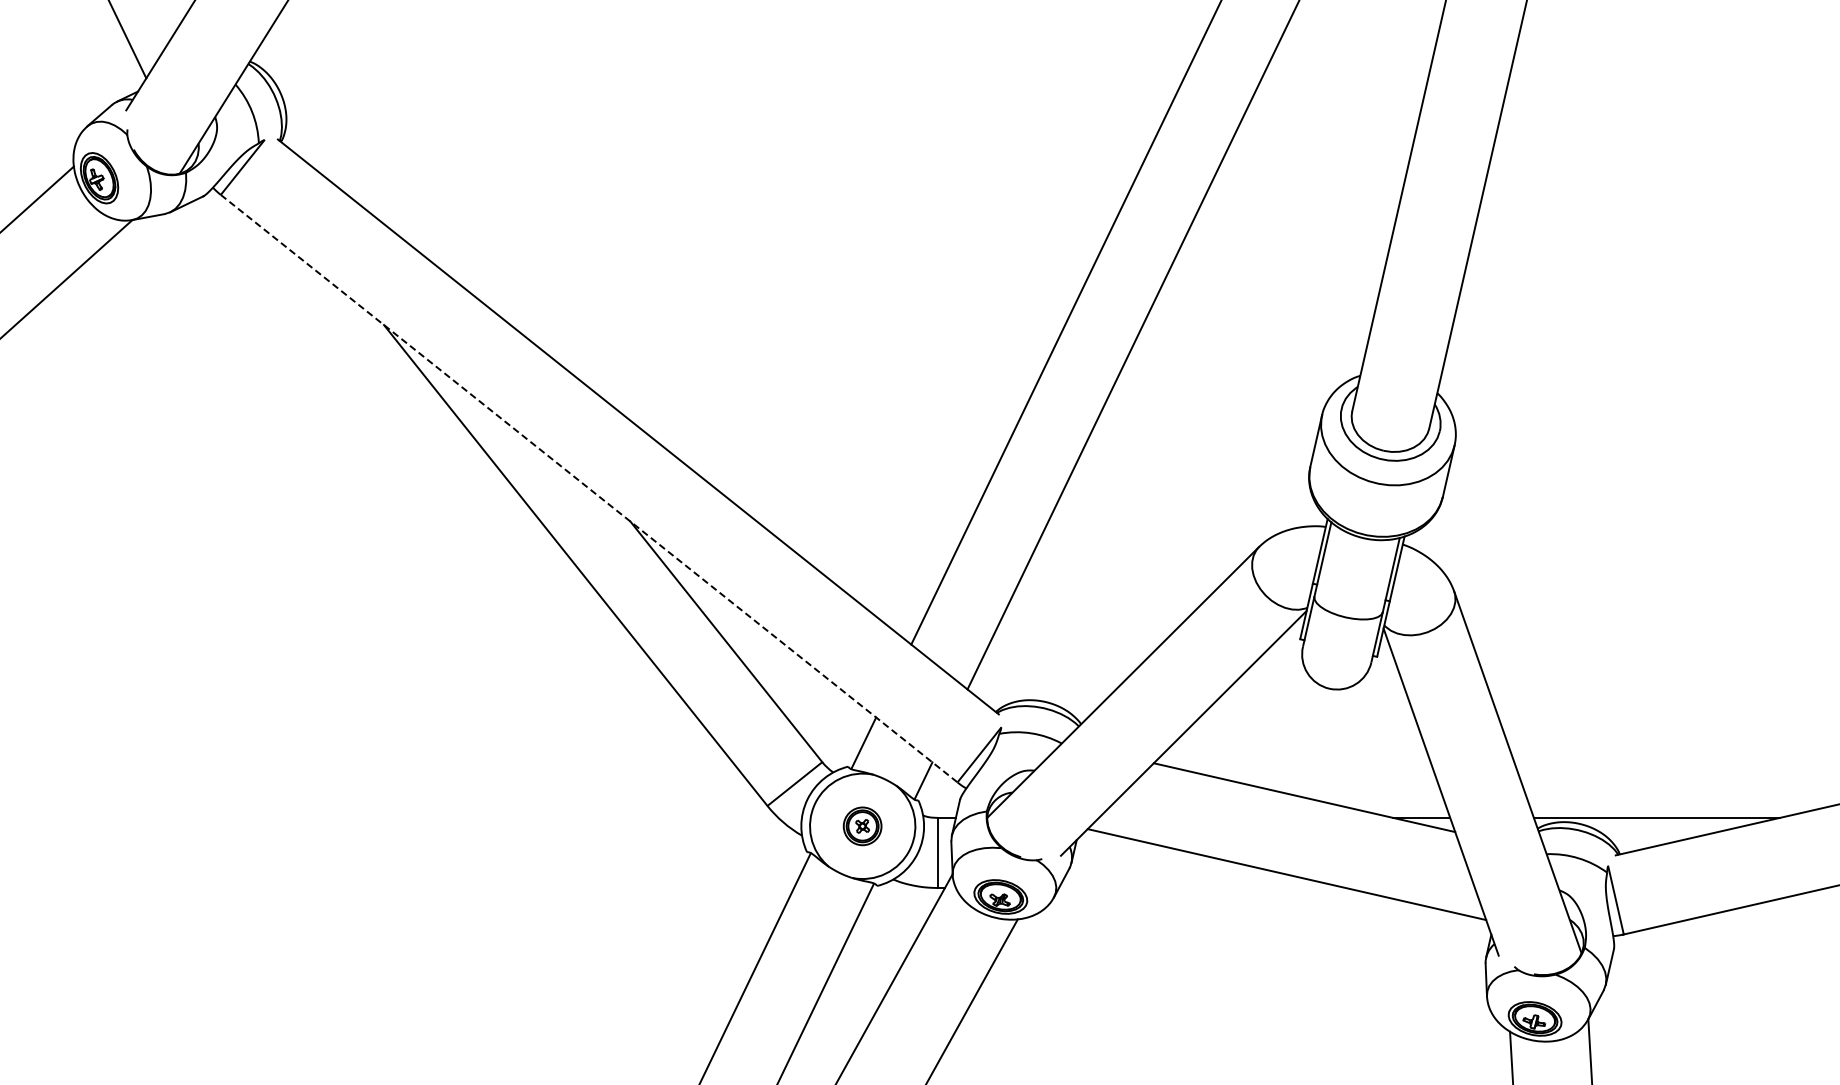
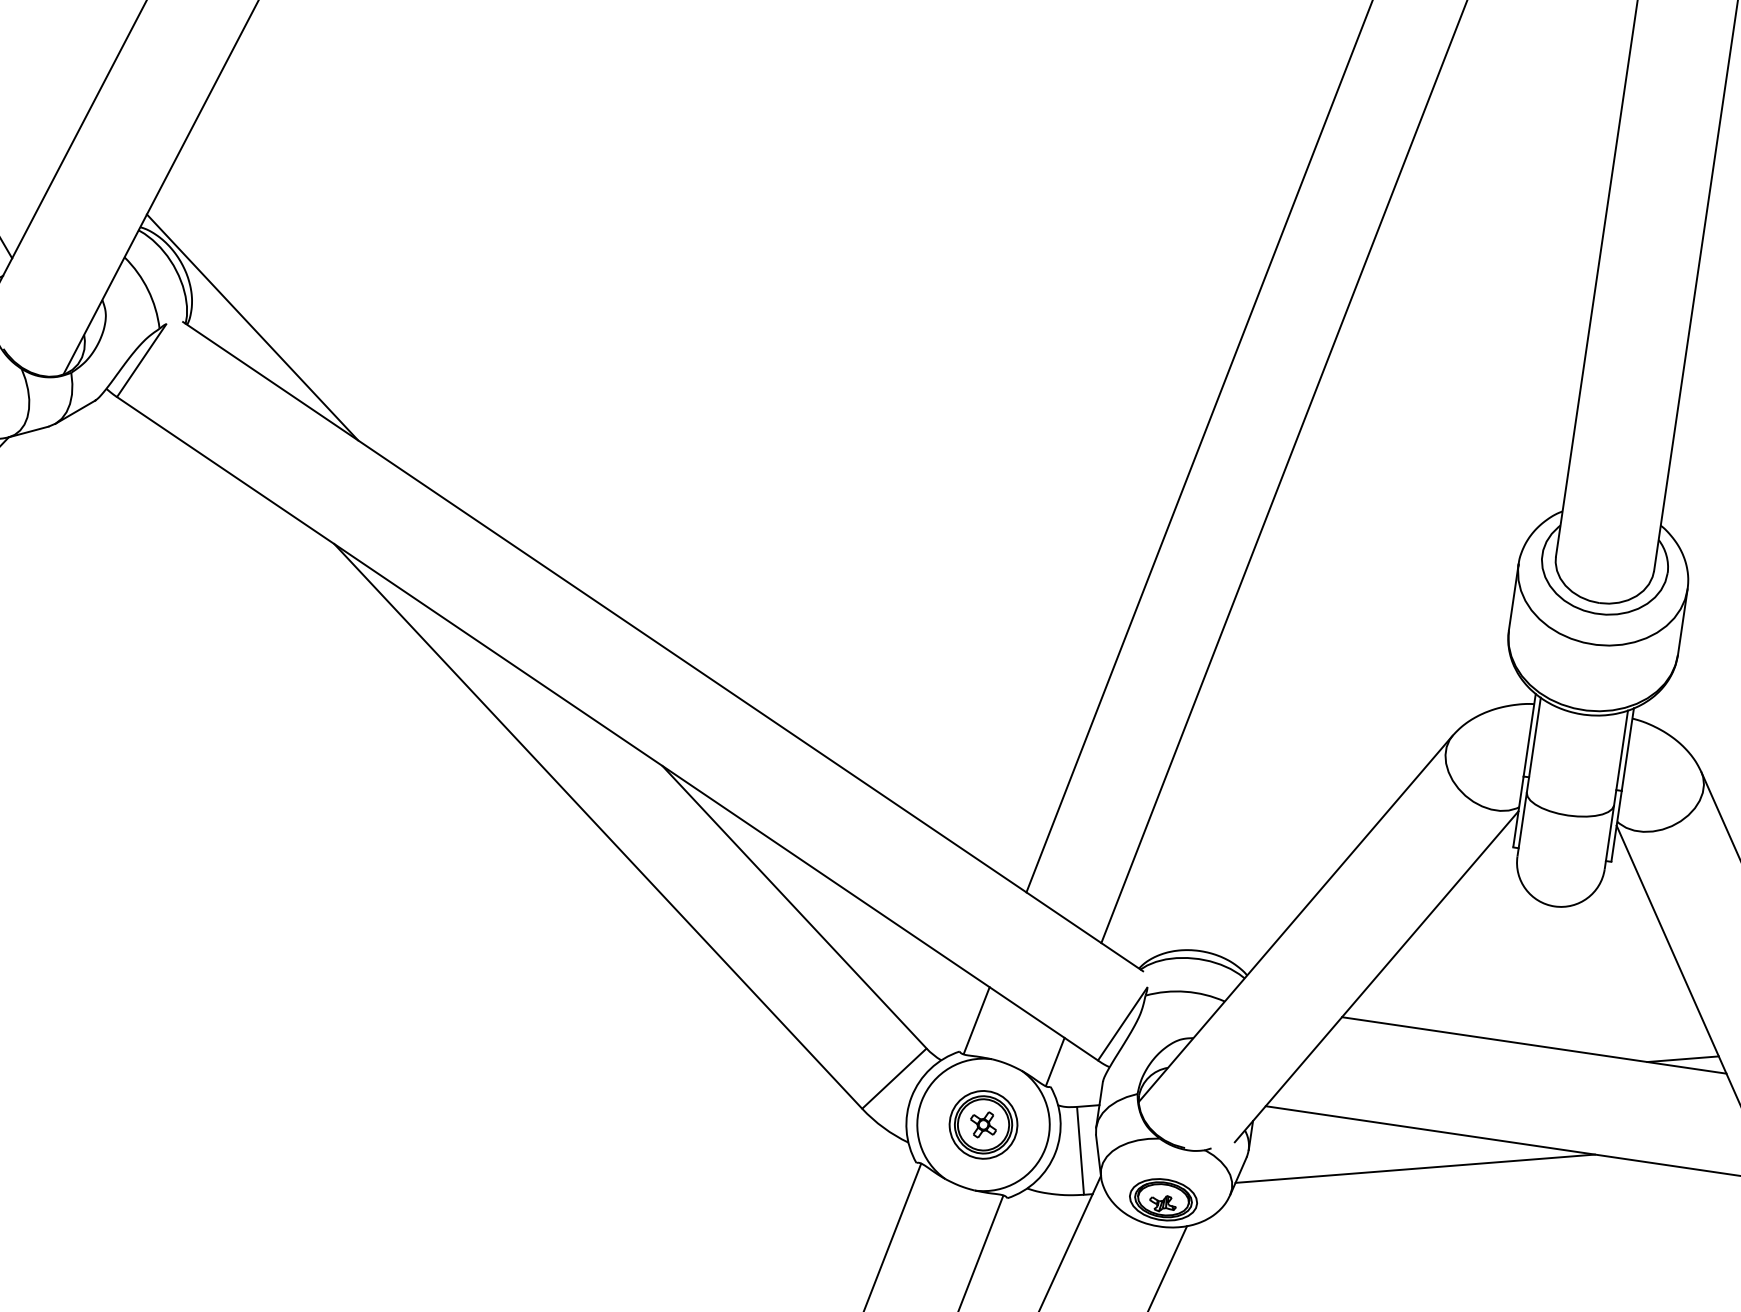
line: (332, 147) -> (252, 326), added
line: (589, 488) -> (607, 728), dashed -> solid
part: (862, 826) -> (983, 1125), size x1.43
line: (1202, 888) -> (1415, 1169), added

